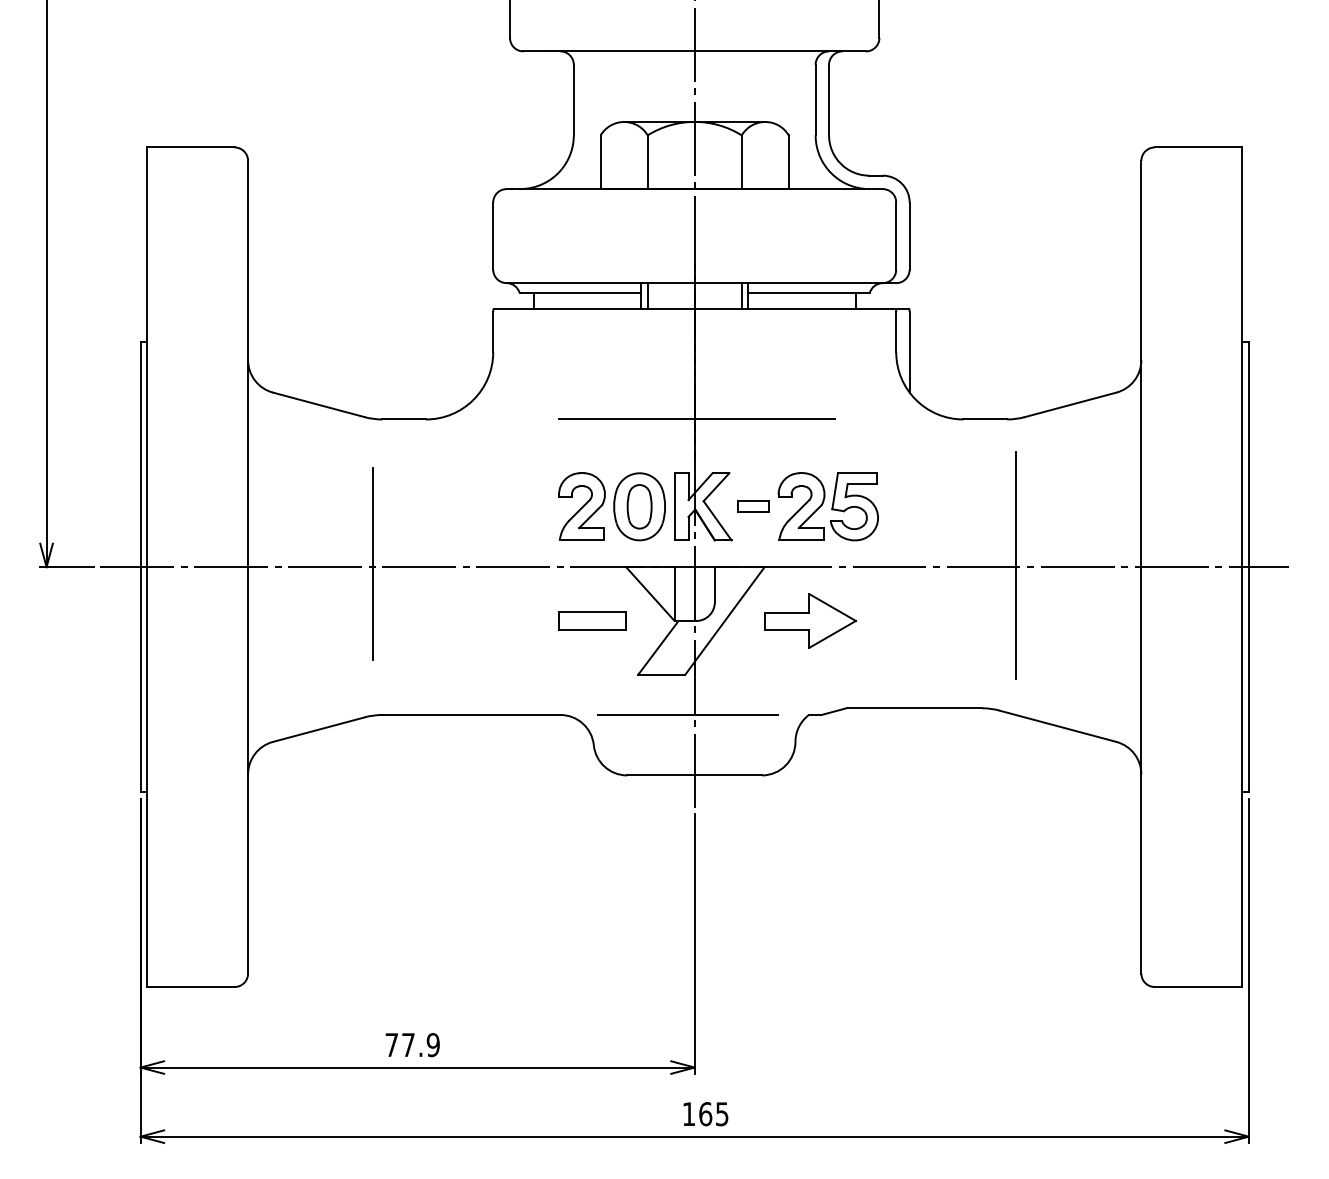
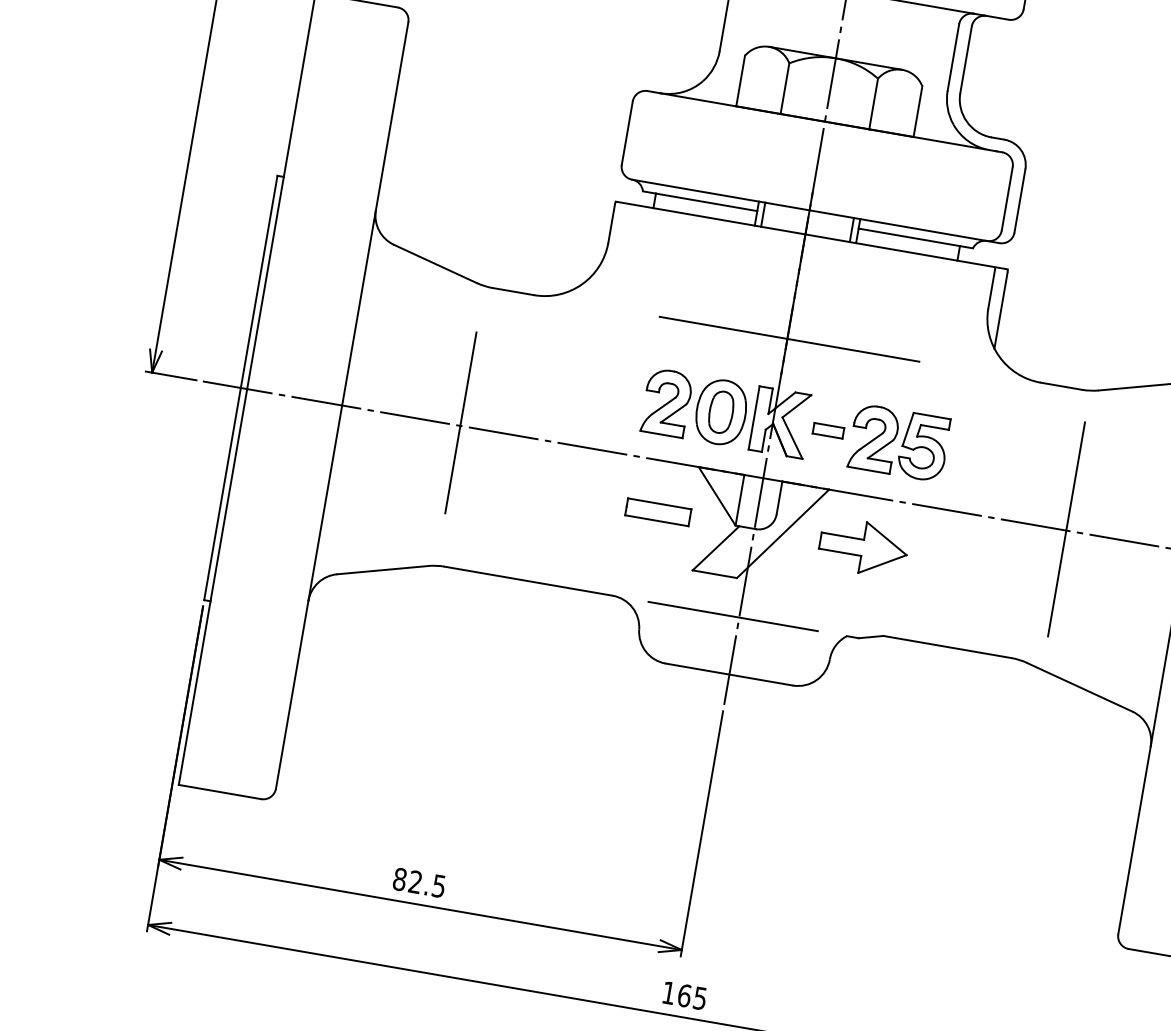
text: (412, 1045) -> (419, 883), 77.9 -> 82.5

